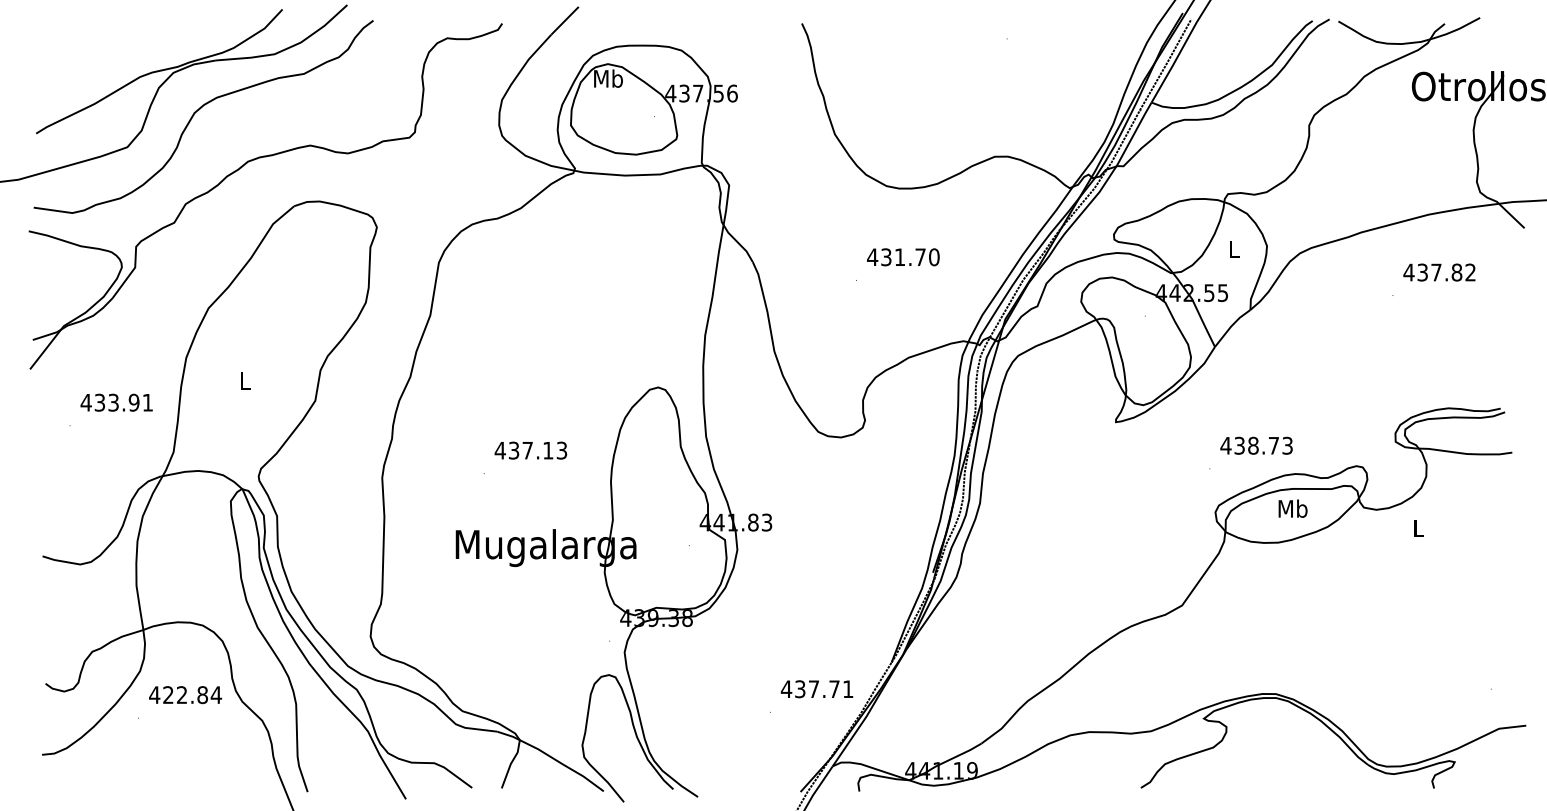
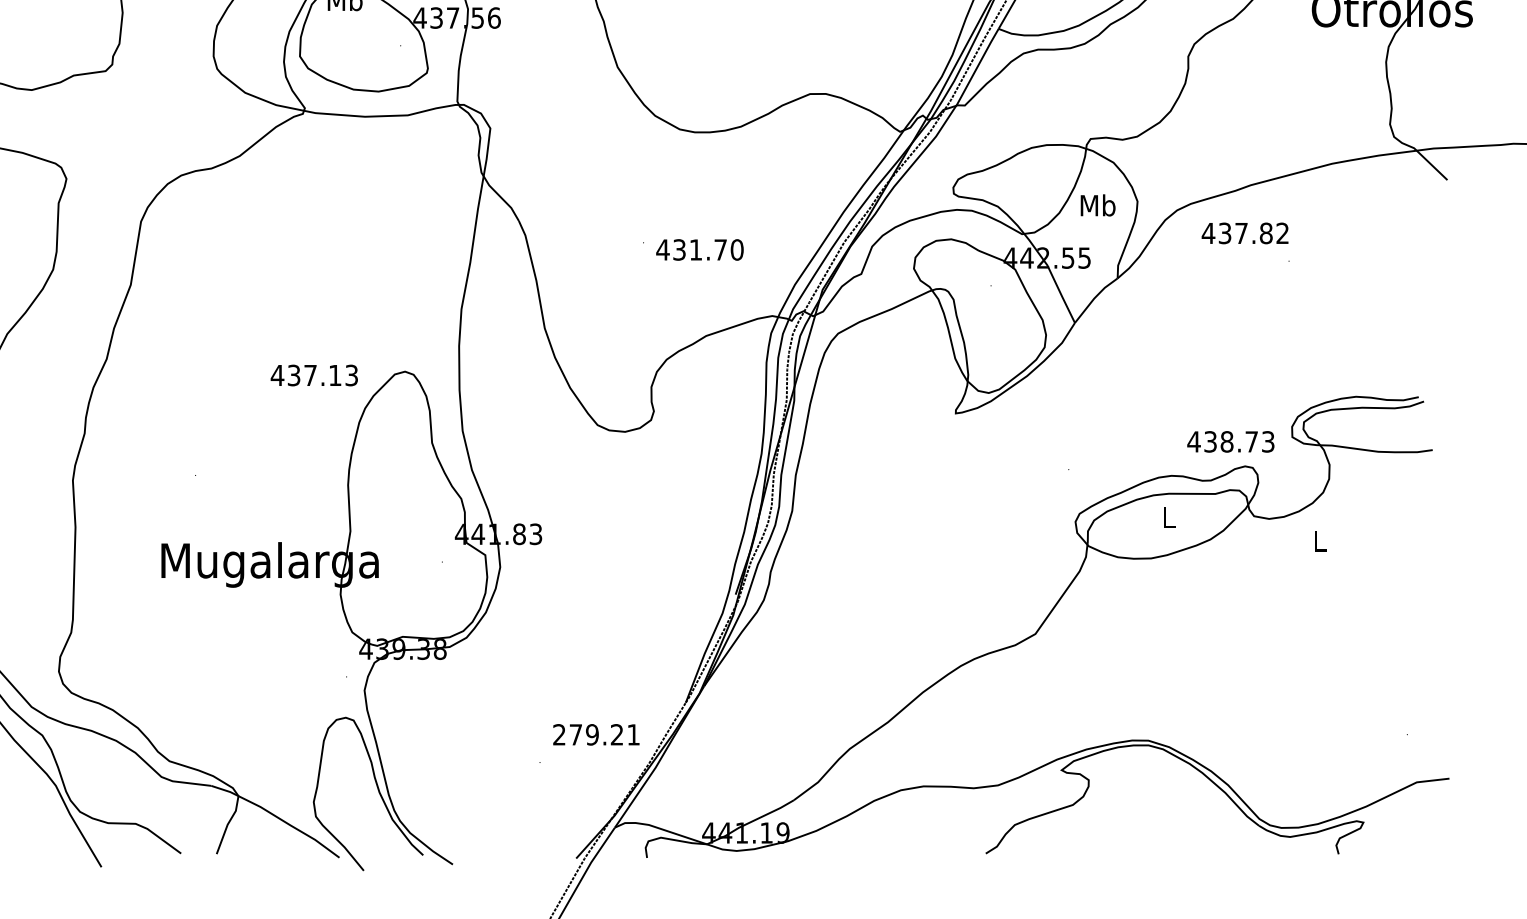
text: (1233, 249) -> (1097, 205), L -> Mb
text: (903, 257) -> (700, 250), moved
text: (1439, 272) -> (1245, 233), moved
text: (1256, 445) -> (1230, 441), moved
text: (530, 450) -> (313, 375), moved
text: (1292, 508) -> (1168, 517), Mb -> L
text: (809, 689) -> (587, 735), 437.71 -> 279.21

